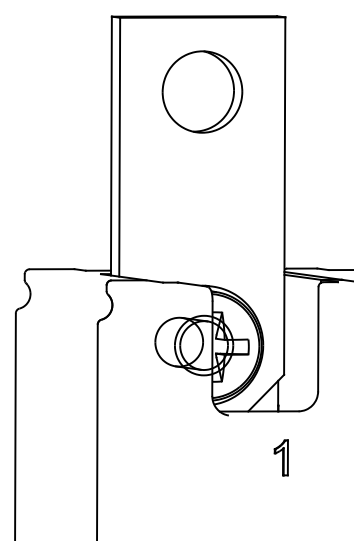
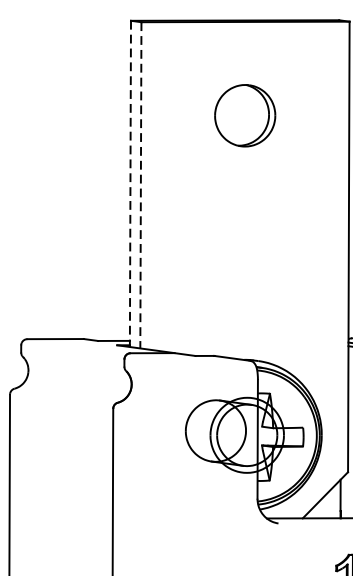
part: (202, 91) -> (245, 115), size x0.6
line: (111, 146) -> (130, 184), solid -> dashed
line: (119, 147) -> (140, 185), solid -> dashed

